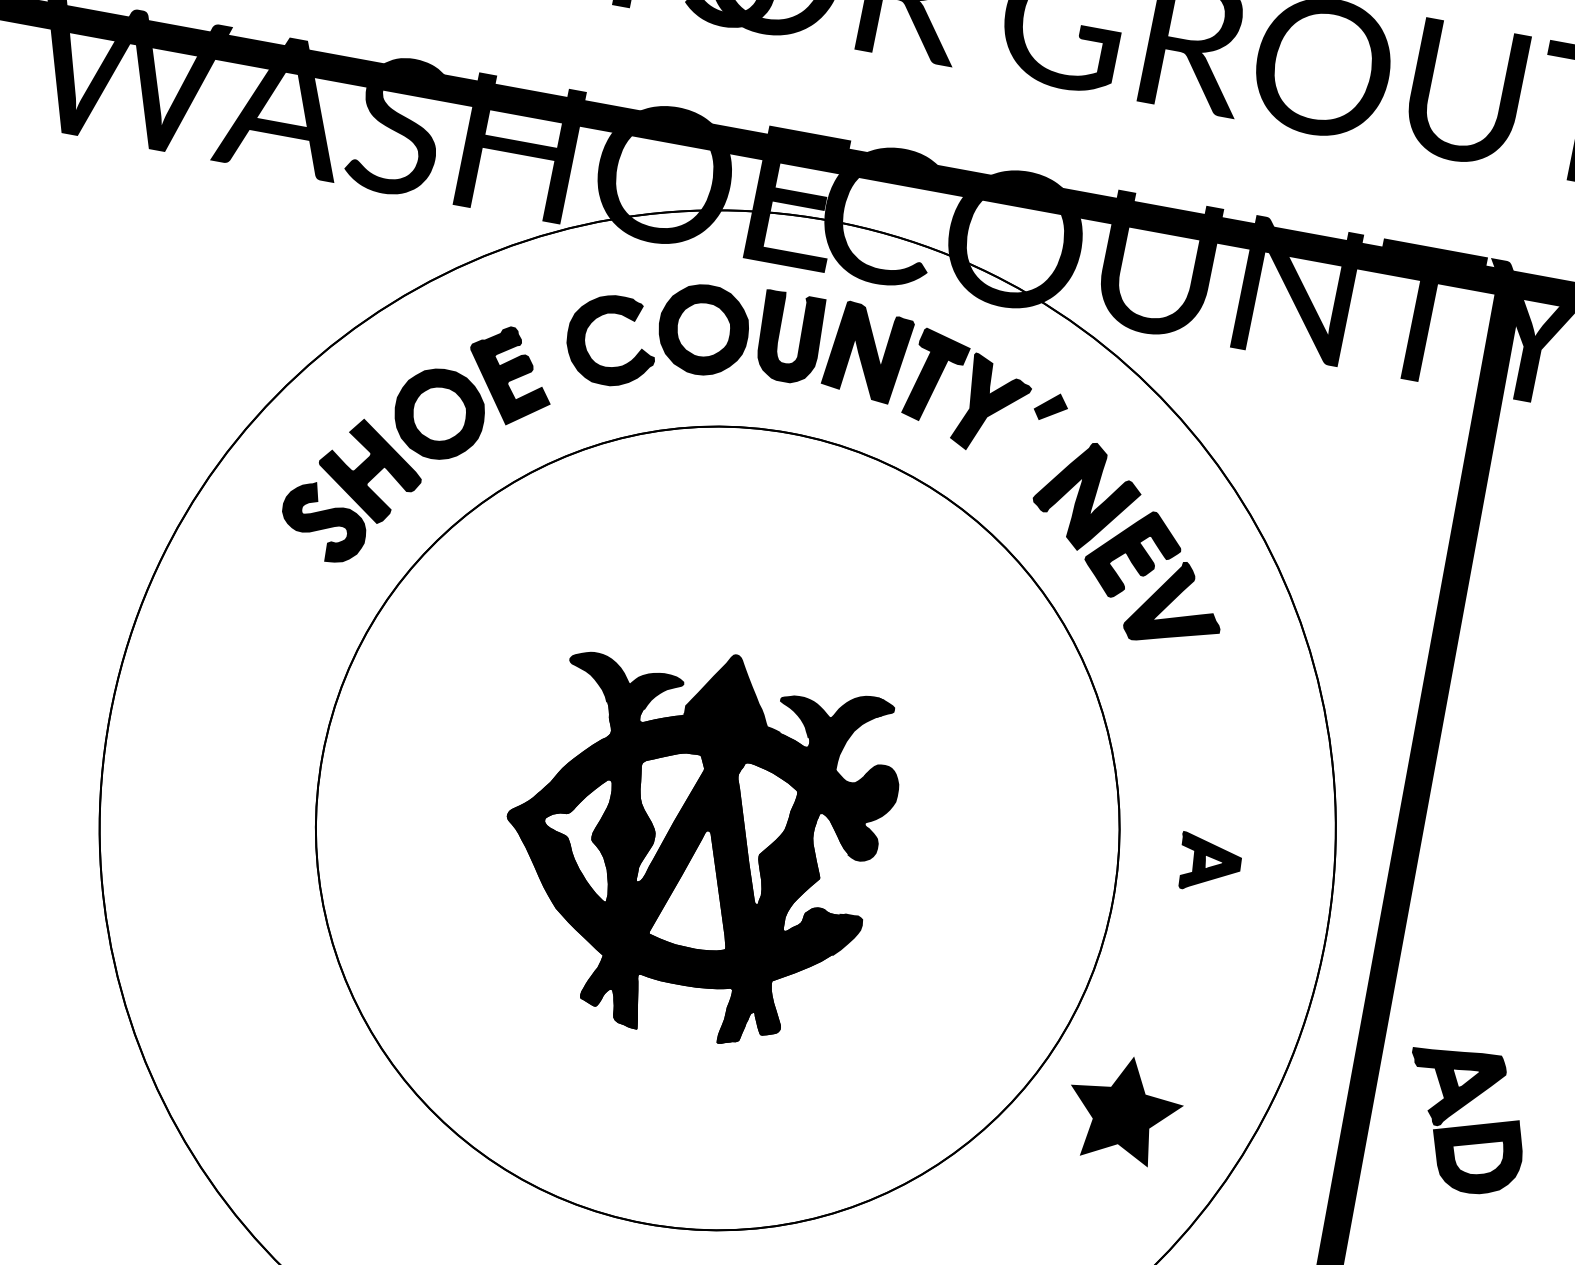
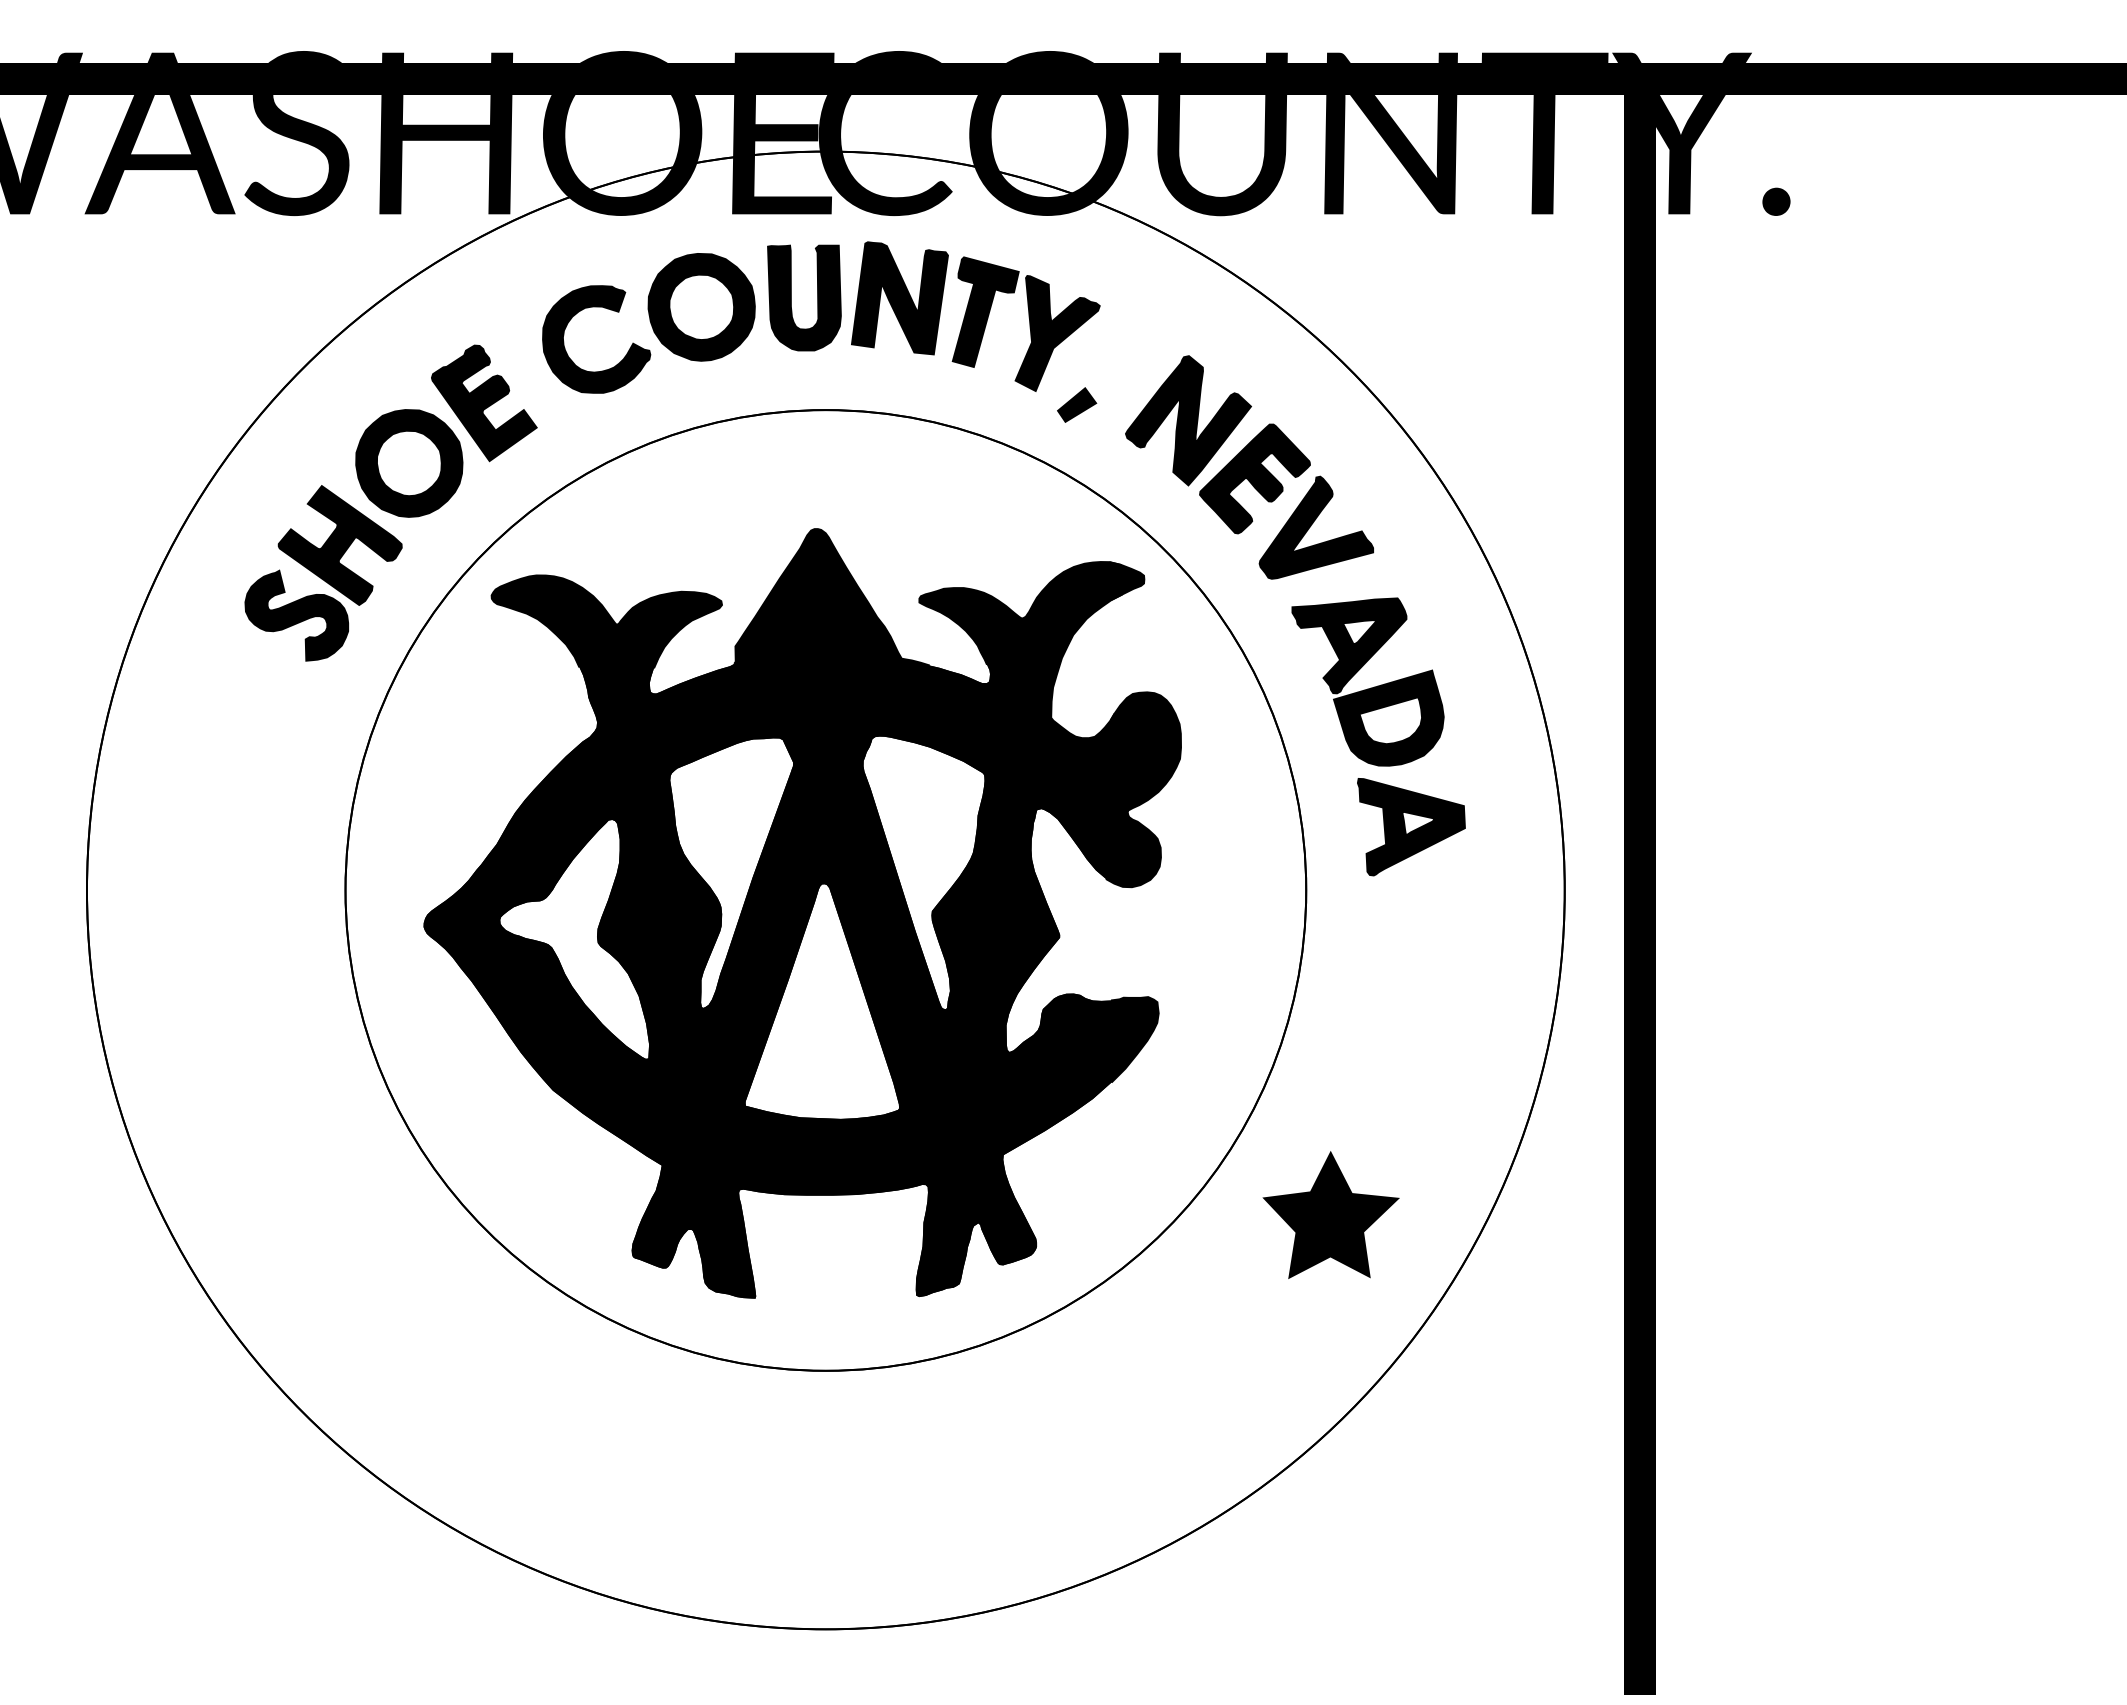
part: (1051, 406) -> (1077, 404), moved
part: (695, 843) -> (802, 913), size x1.67
part: (1209, 865) -> (1411, 827), size x1.43
part: (1124, 1108) -> (1330, 1214), moved
part: (1465, 1125) -> (1370, 687), moved

